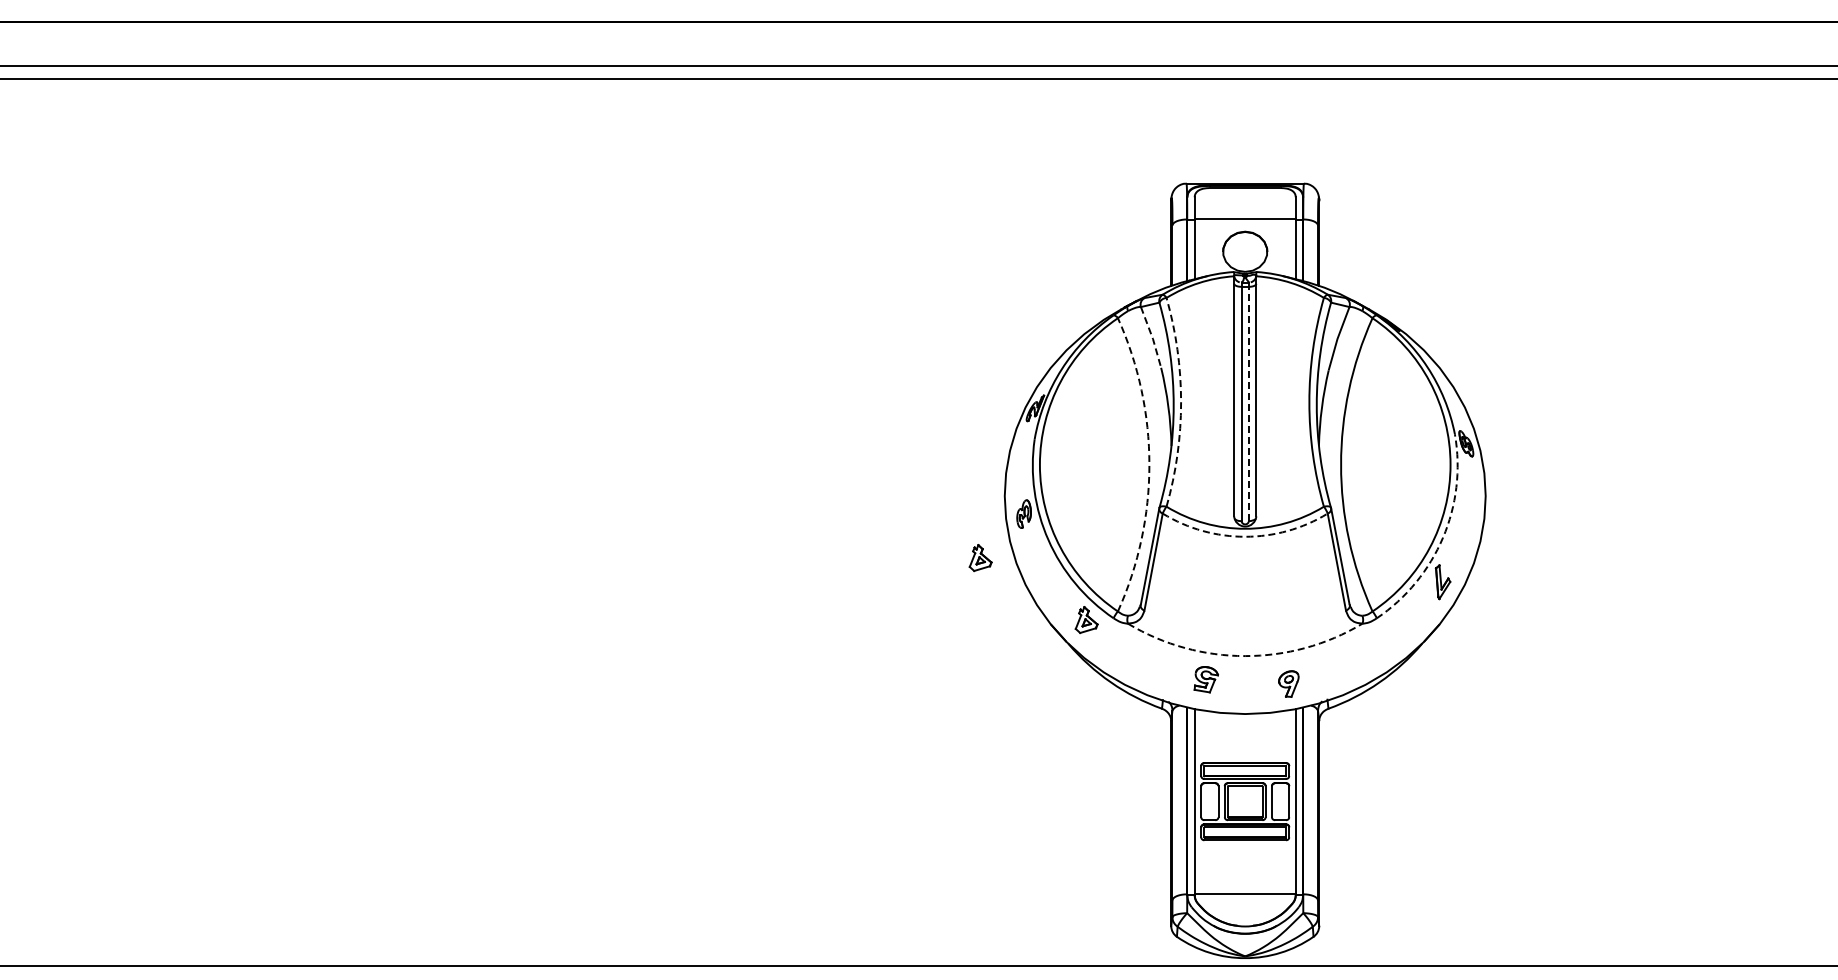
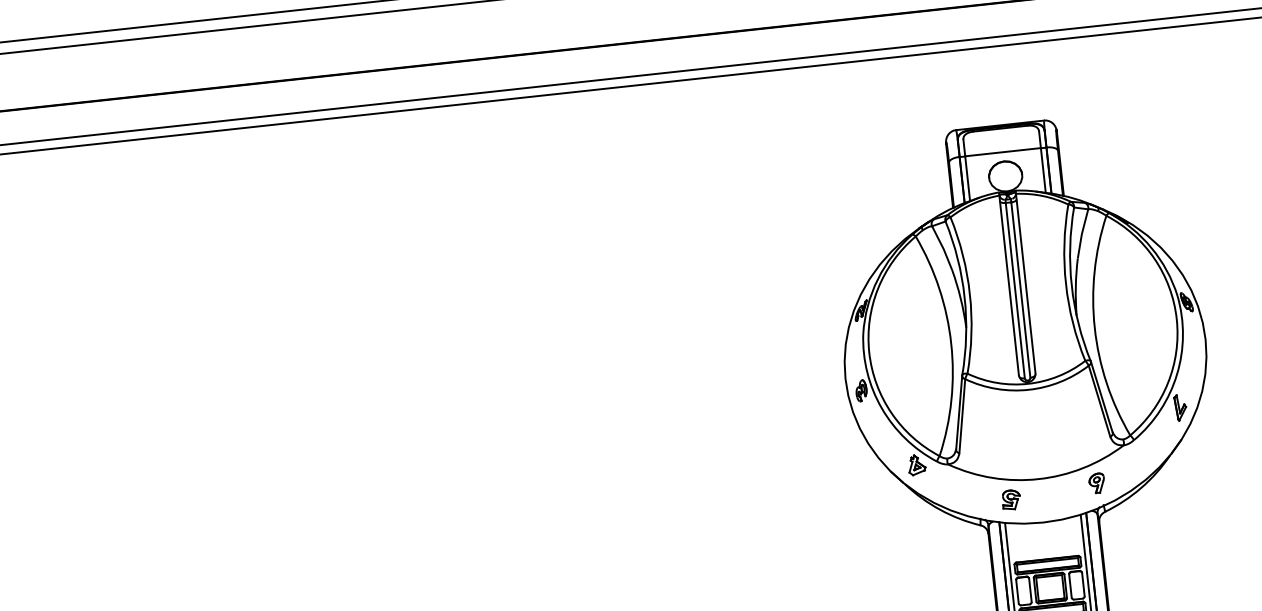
line: (1152, 337) -> (943, 248), dashed -> solid
arc: (1181, 402) -> (970, 294), dashed -> solid
line: (1248, 403) -> (1020, 289), dashed -> solid
arc: (1149, 464) -> (951, 343), dashed -> solid
arc: (1245, 536) -> (1029, 389), dashed -> solid
arc: (1443, 537) -> (1177, 374), dashed -> solid
part: (980, 558) -> (832, 427), removed
arc: (1245, 656) -> (1038, 479), dashed -> solid
part: (1288, 683) -> (1096, 482), moved

